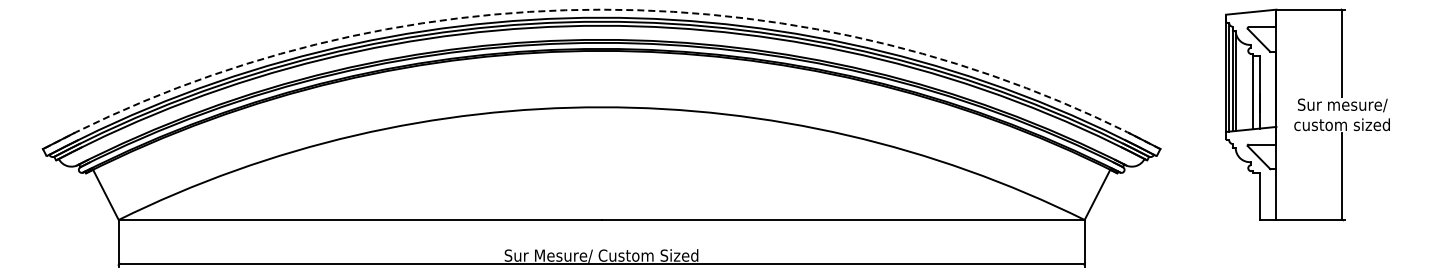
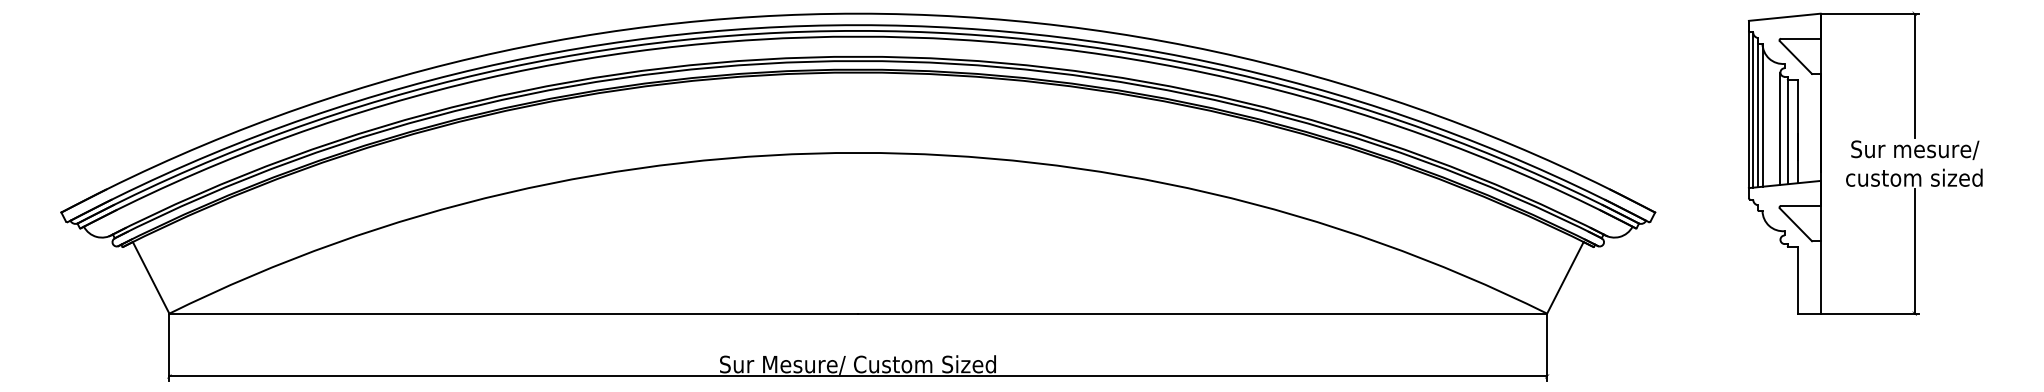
arc: (601, 9) -> (857, 13), dashed -> solid
line: (1248, 89) -> (1780, 127), added

